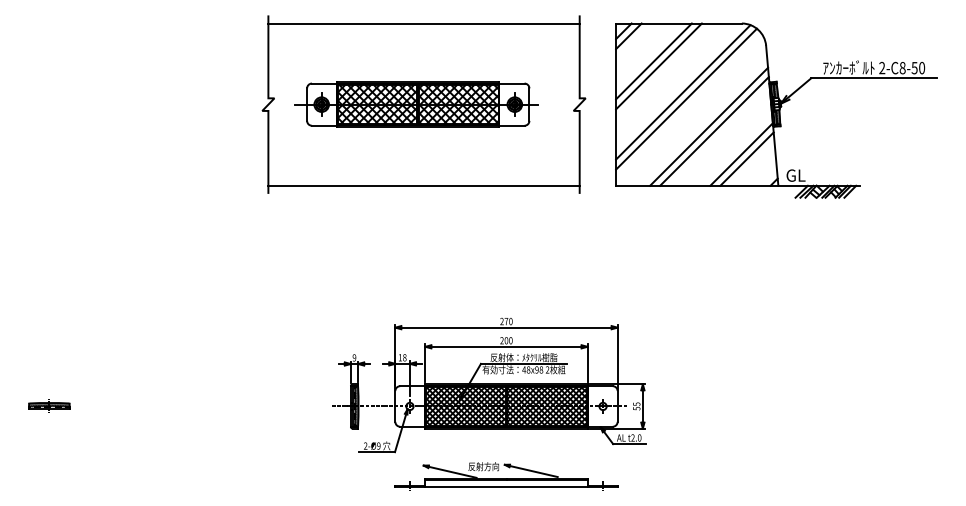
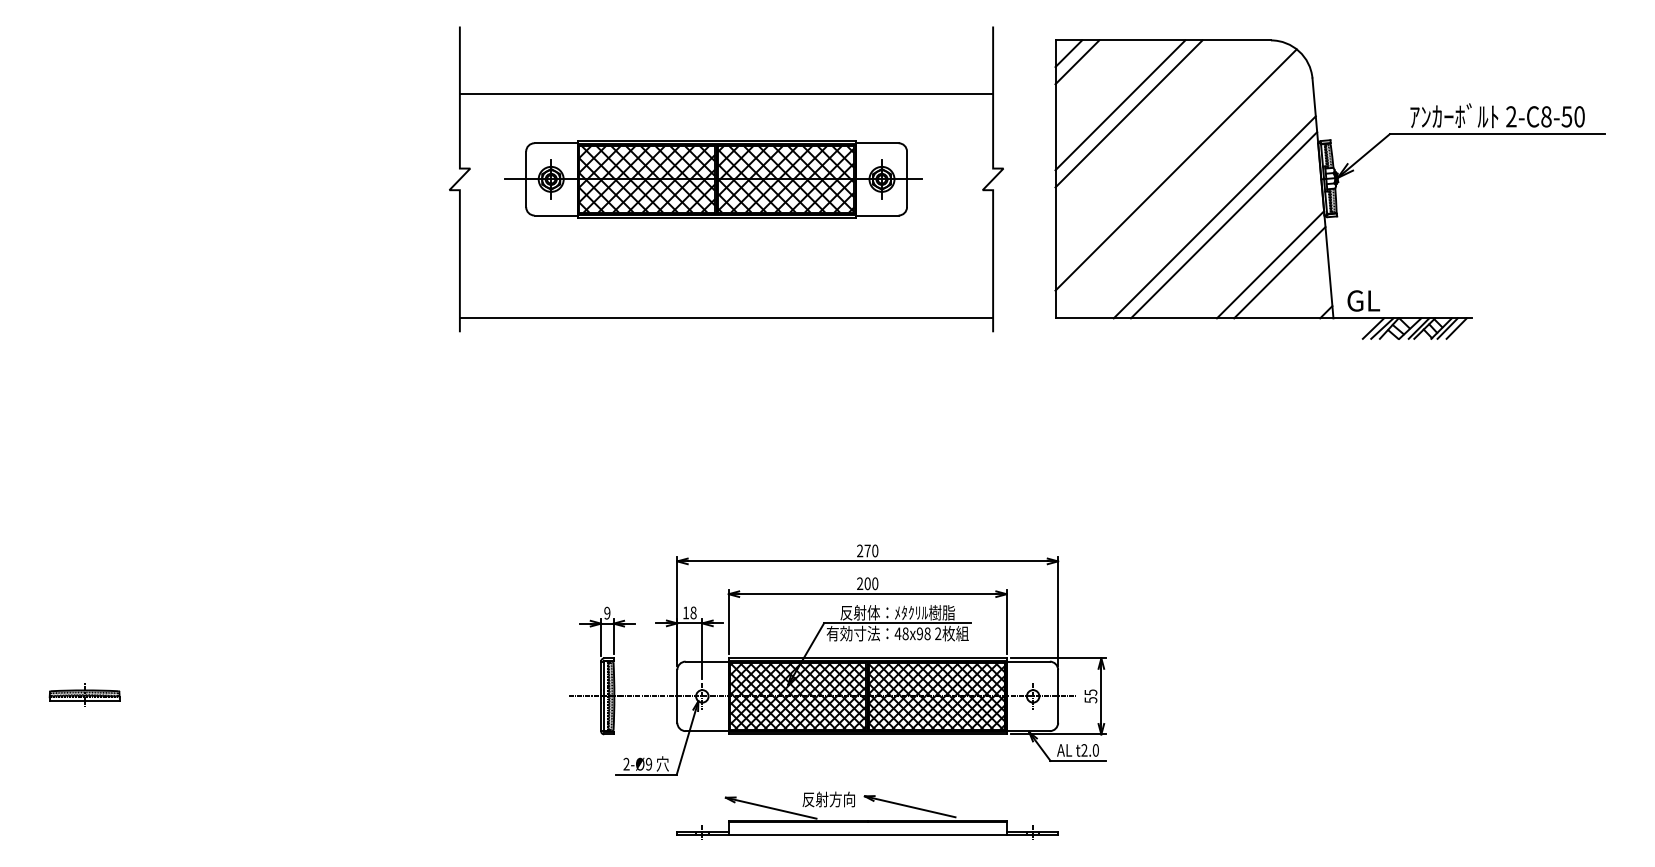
line: (423, 23) -> (725, 93), moved
line: (683, 92) -> (1170, 158), removed

